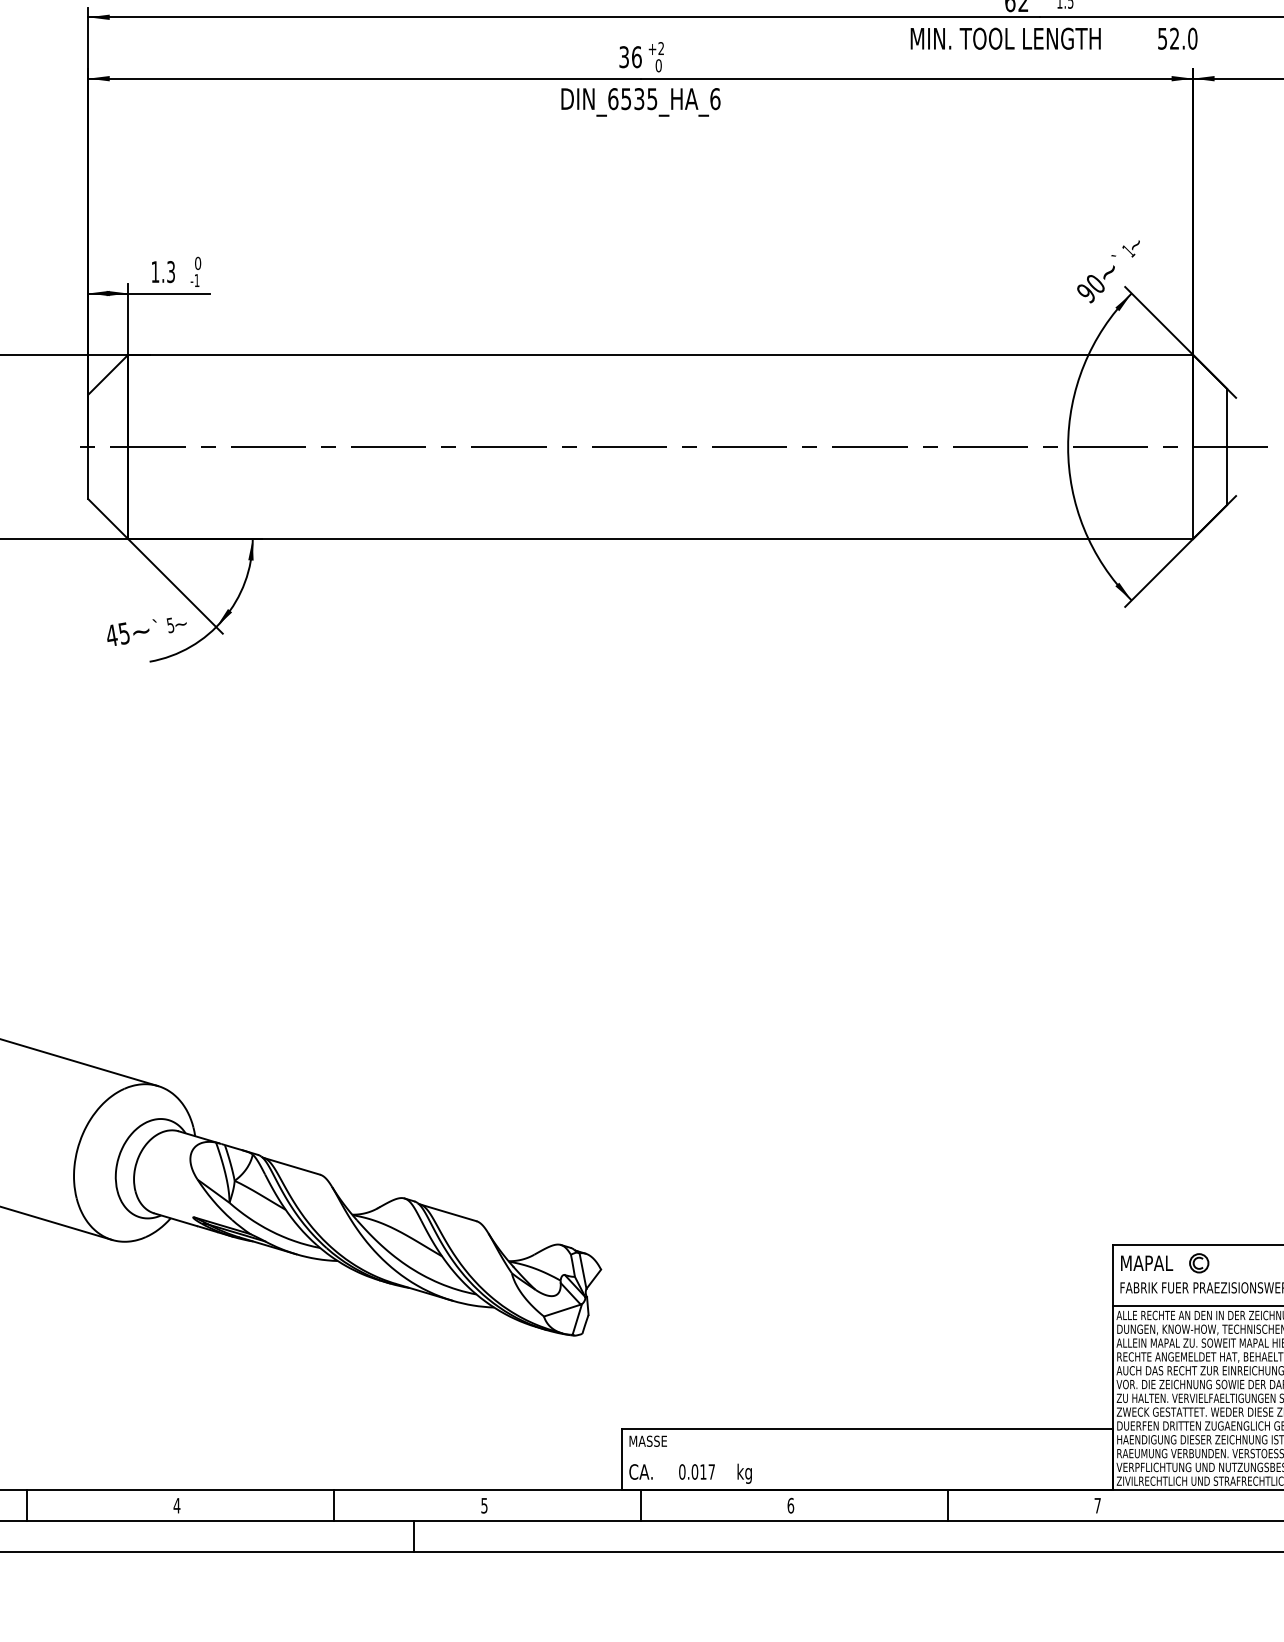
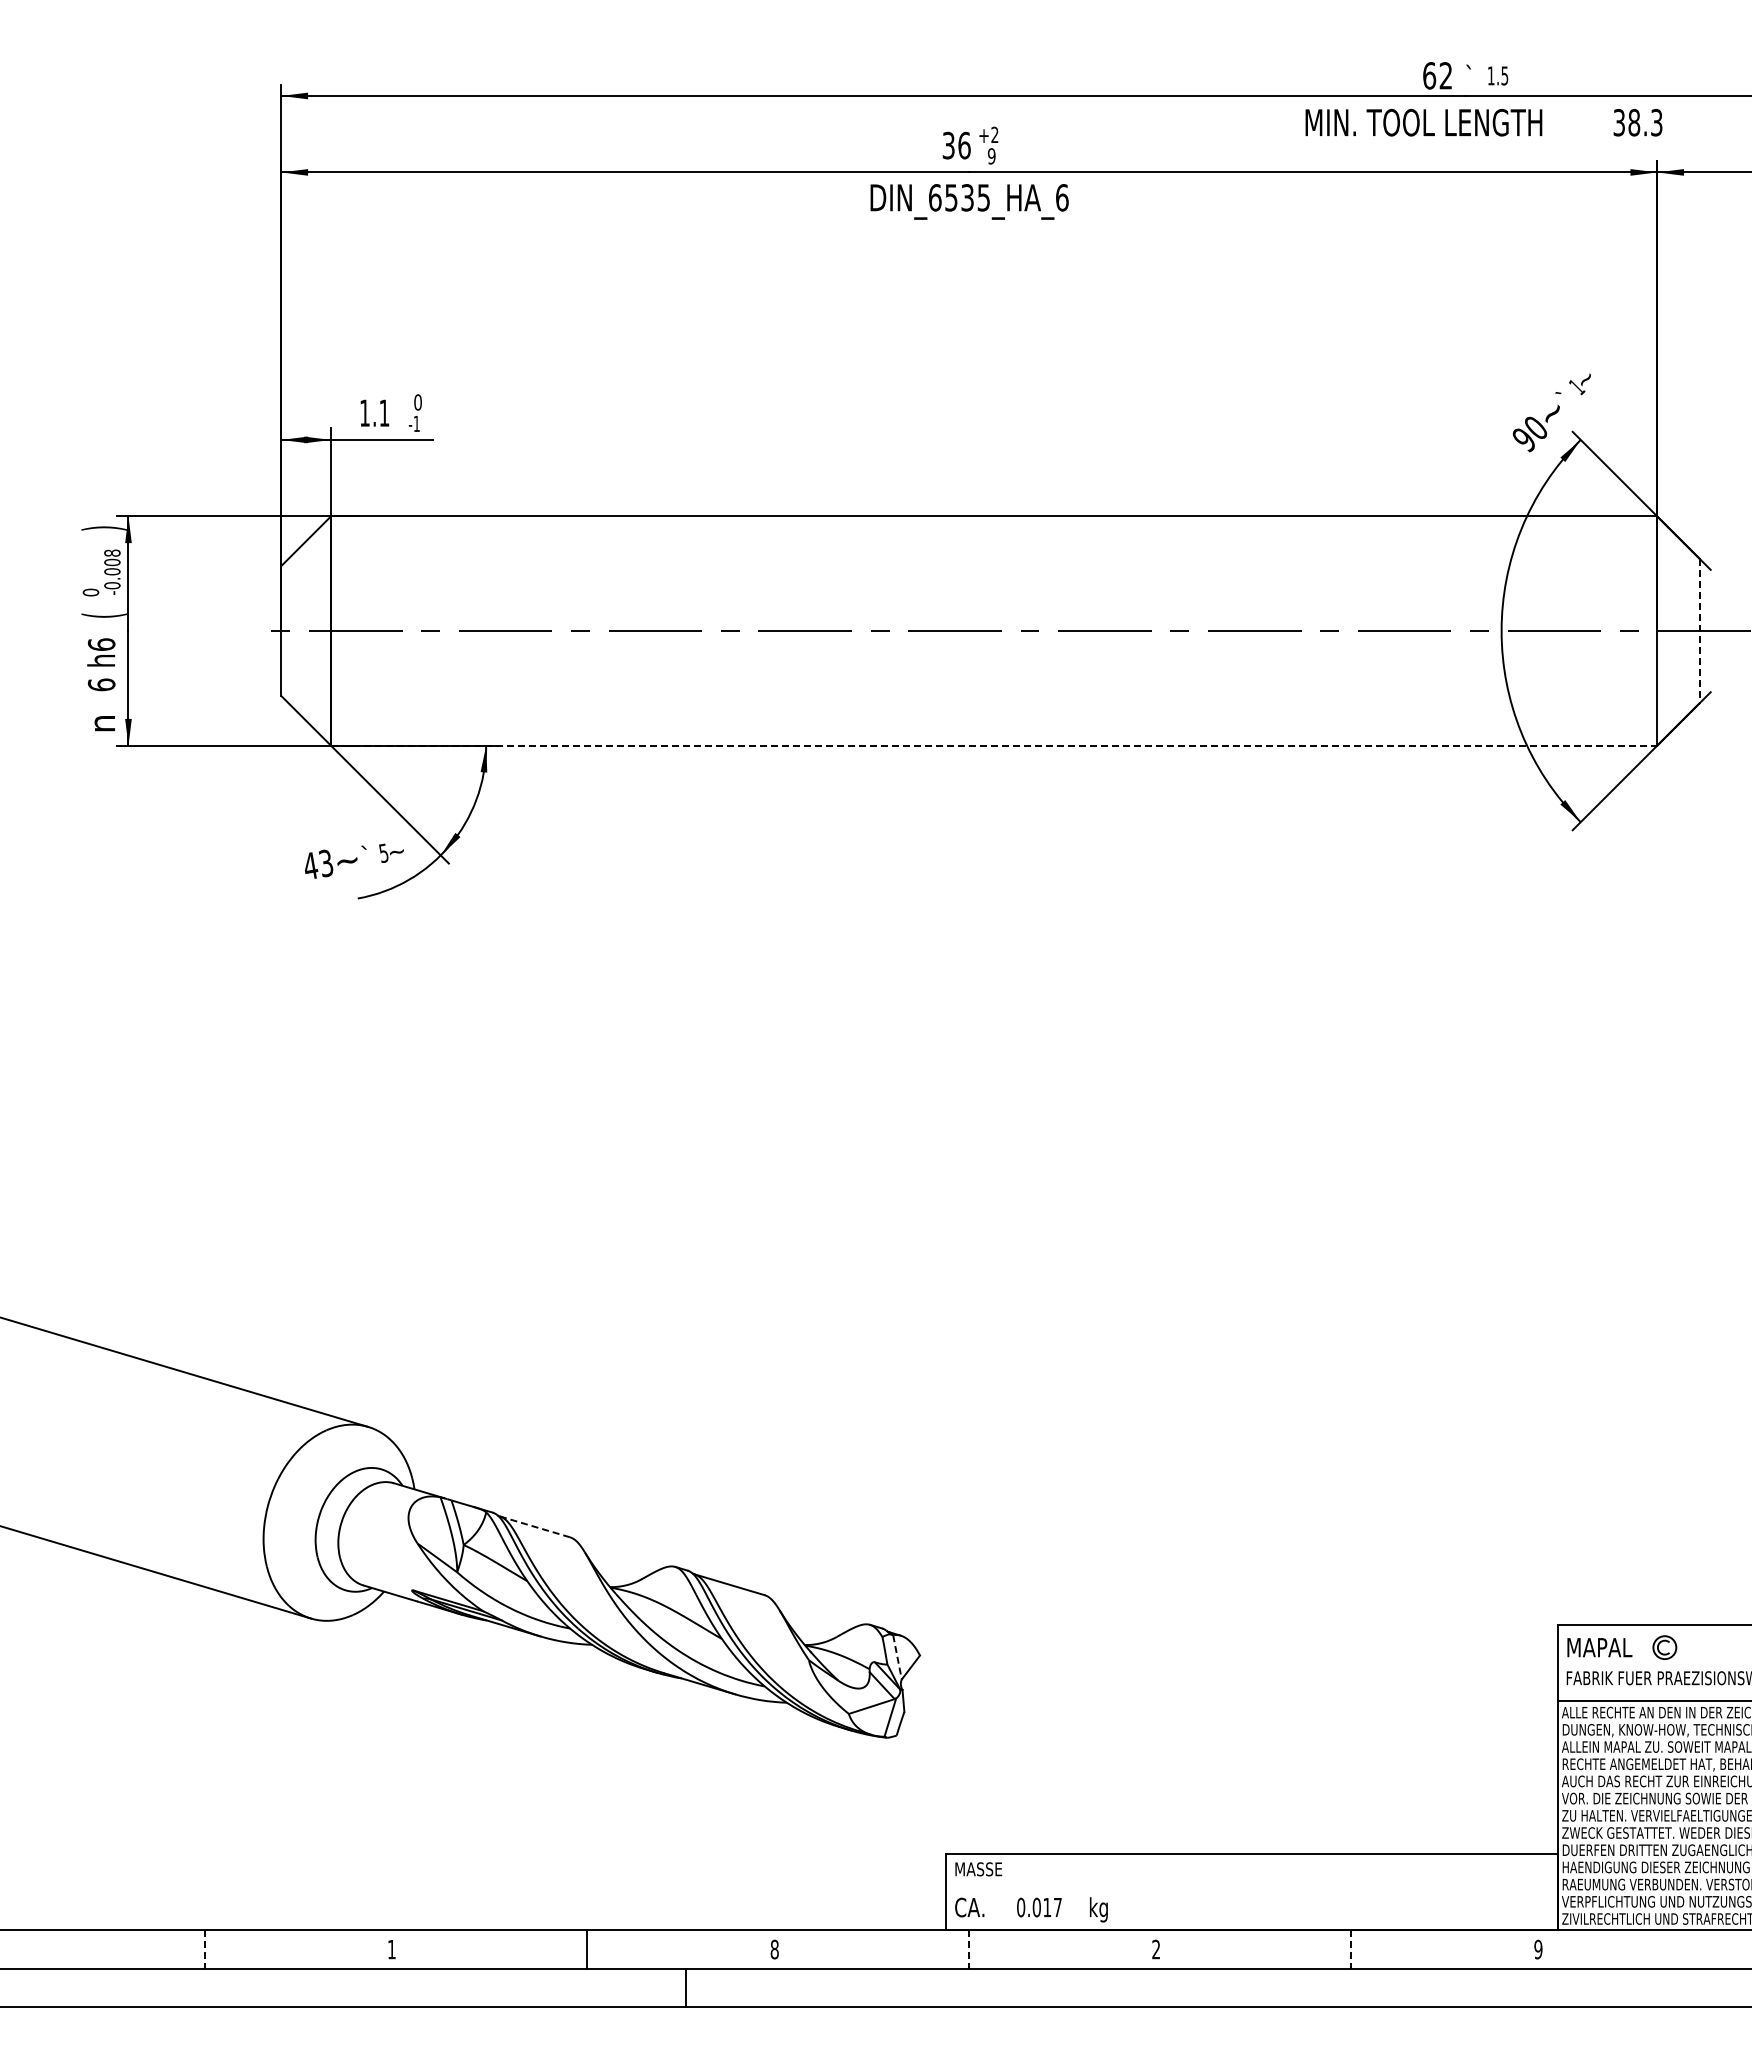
text: (1178, 38) -> (1638, 122), 52.0 -> 38.3
text: (658, 65) -> (991, 156), 0 -> 9
text: (171, 271) -> (384, 412), 1.3 -> 1.1
line: (1227, 447) -> (1699, 631), solid -> dashed
line: (660, 538) -> (994, 745), solid -> dashed
text: (123, 632) -> (325, 862), 45 -> 43
line: (291, 1166) -> (534, 1526), solid -> dashed
line: (583, 1271) -> (897, 1657), solid -> dashed
text: (176, 1505) -> (391, 1949), 4 -> 1
text: (484, 1505) -> (774, 1949), 5 -> 8
text: (791, 1505) -> (1156, 1949), 6 -> 2
text: (1097, 1505) -> (1538, 1949), 7 -> 9
line: (26, 1506) -> (204, 1950), solid -> dashed
line: (640, 1506) -> (969, 1950), solid -> dashed
line: (947, 1506) -> (1351, 1950), solid -> dashed

